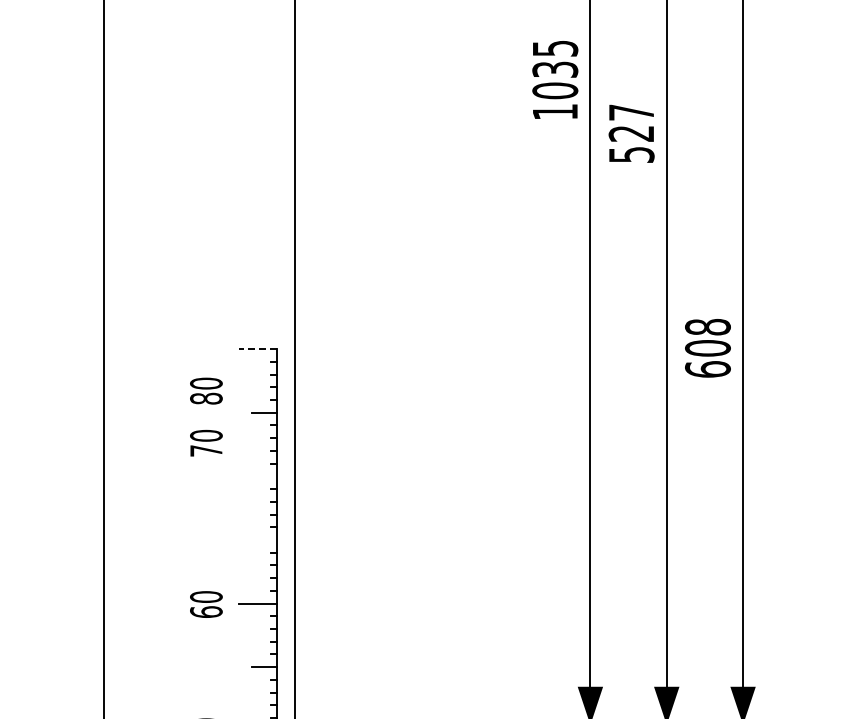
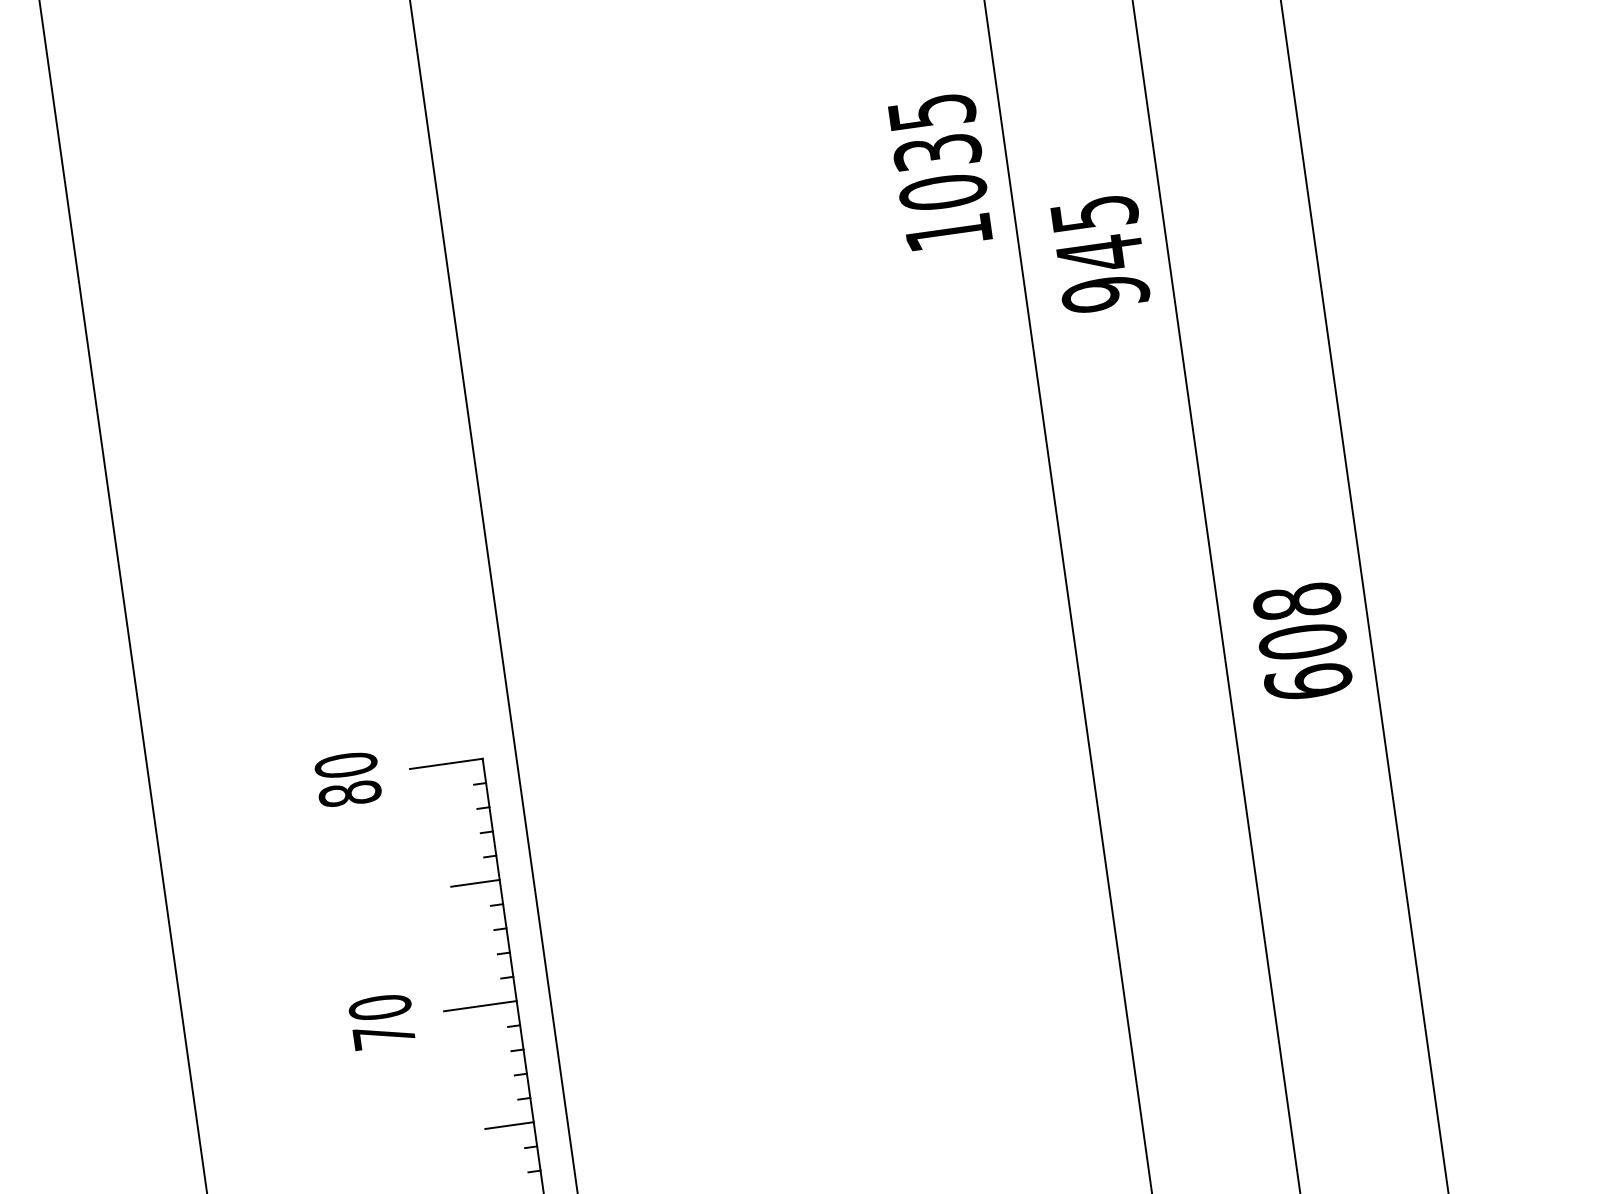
text: (631, 133) -> (1099, 253), 527 -> 945
line: (257, 349) -> (445, 764), dashed -> solid
text: (206, 390) -> (348, 778), moved
text: (206, 443) -> (382, 1022), moved
line: (258, 476) -> (481, 1006), added
line: (264, 539) -> (509, 1124), added

